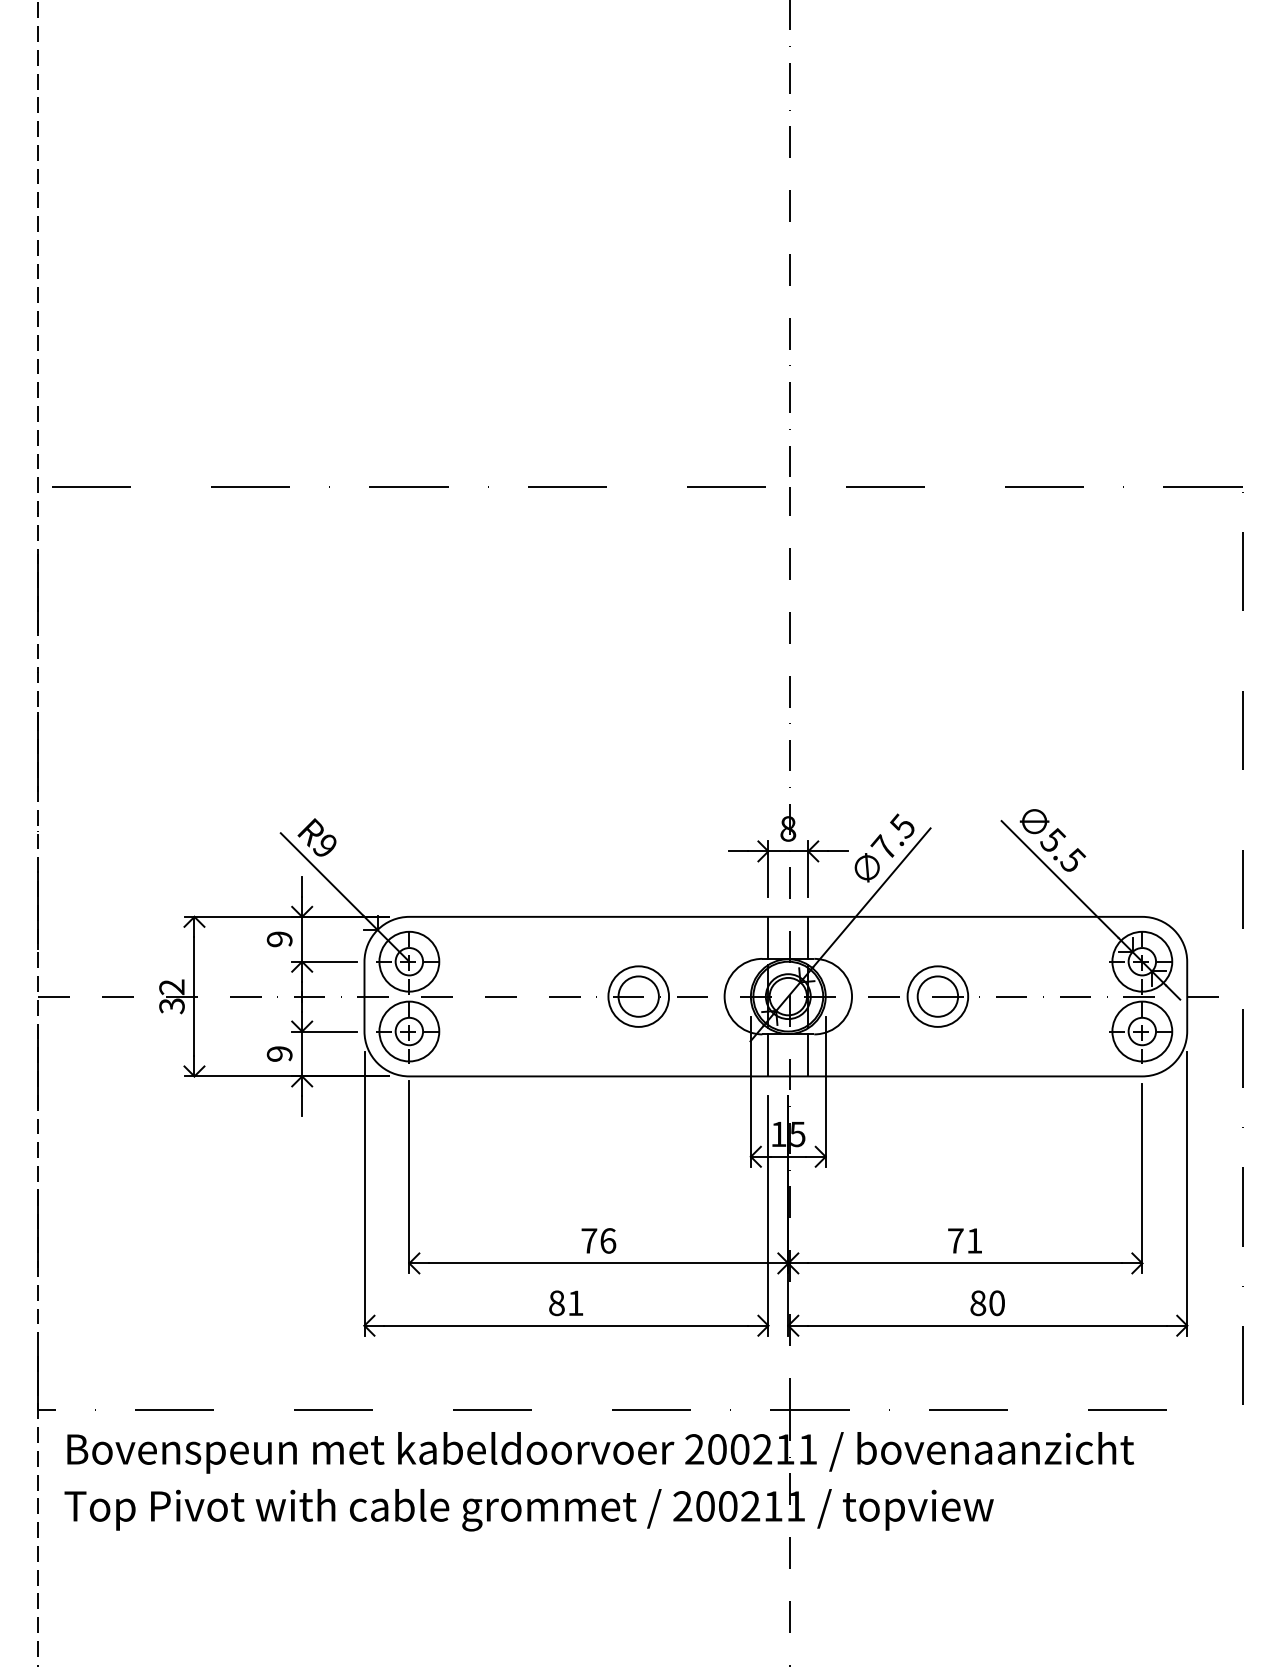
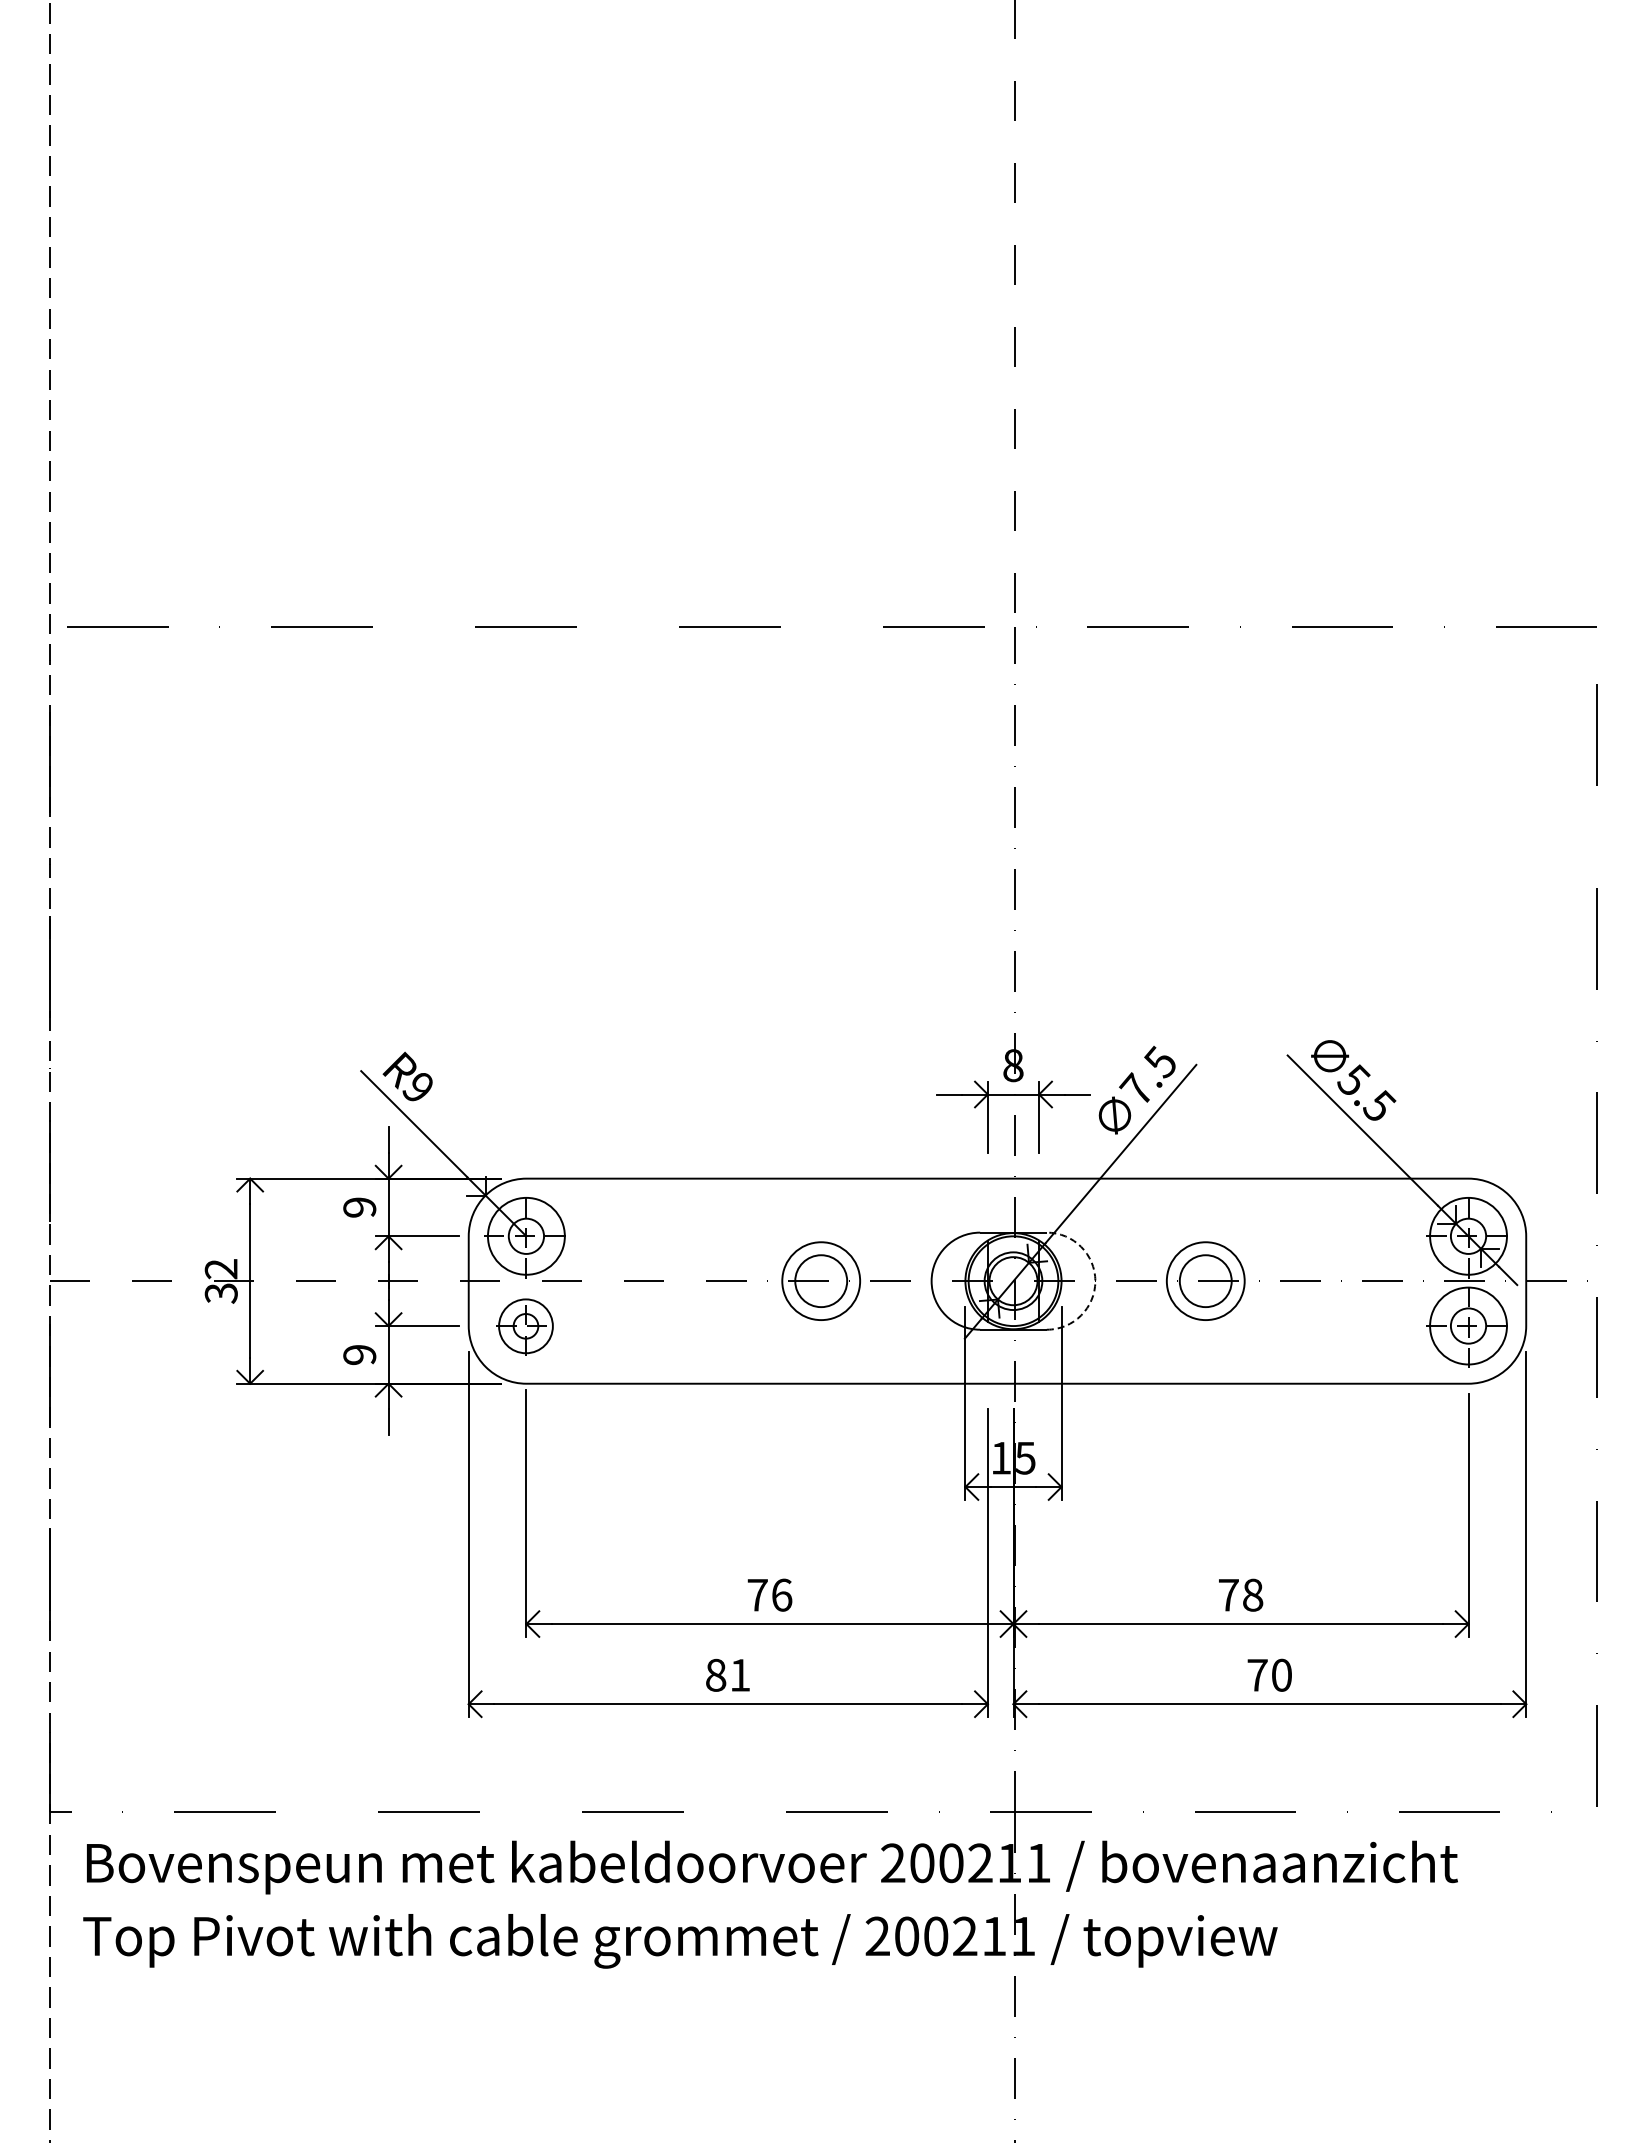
line: (768, 937) -> (987, 1205), removed
line: (808, 937) -> (1039, 1205), removed
line: (852, 996) -> (1095, 1281), solid -> dashed
part: (407, 1031) -> (524, 1326), size x0.7
line: (768, 1055) -> (987, 1356), removed
line: (808, 1055) -> (1039, 1356), removed
text: (975, 1240) -> (1253, 1594), 71 -> 78
text: (978, 1302) -> (1257, 1674), 80 -> 70

